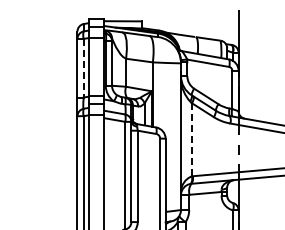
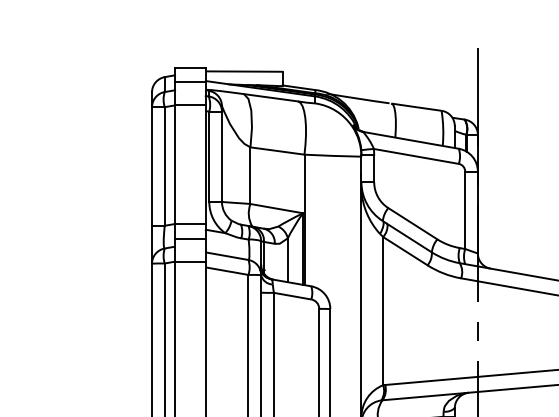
line: (83, 68) -> (164, 167), dashed -> solid
line: (191, 139) -> (382, 310), dashed -> solid

